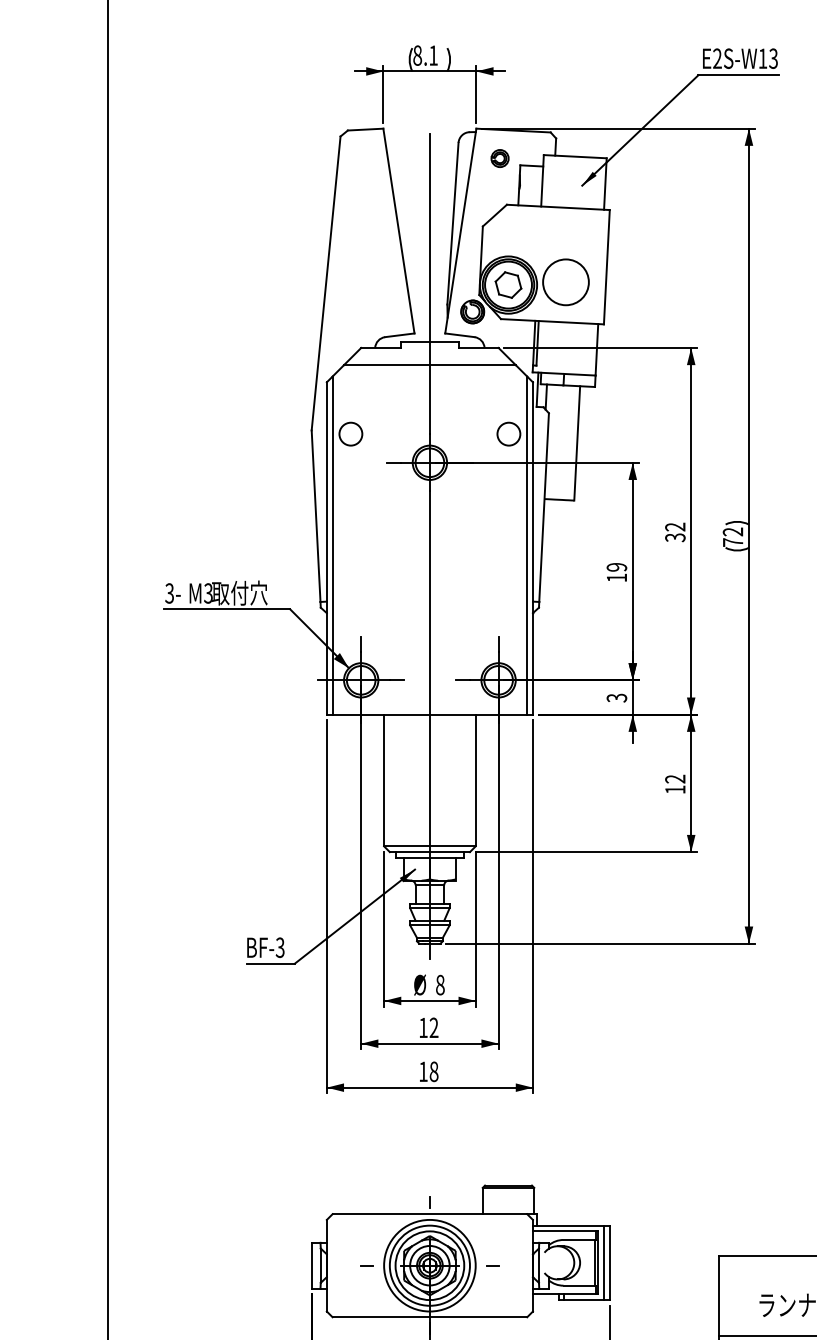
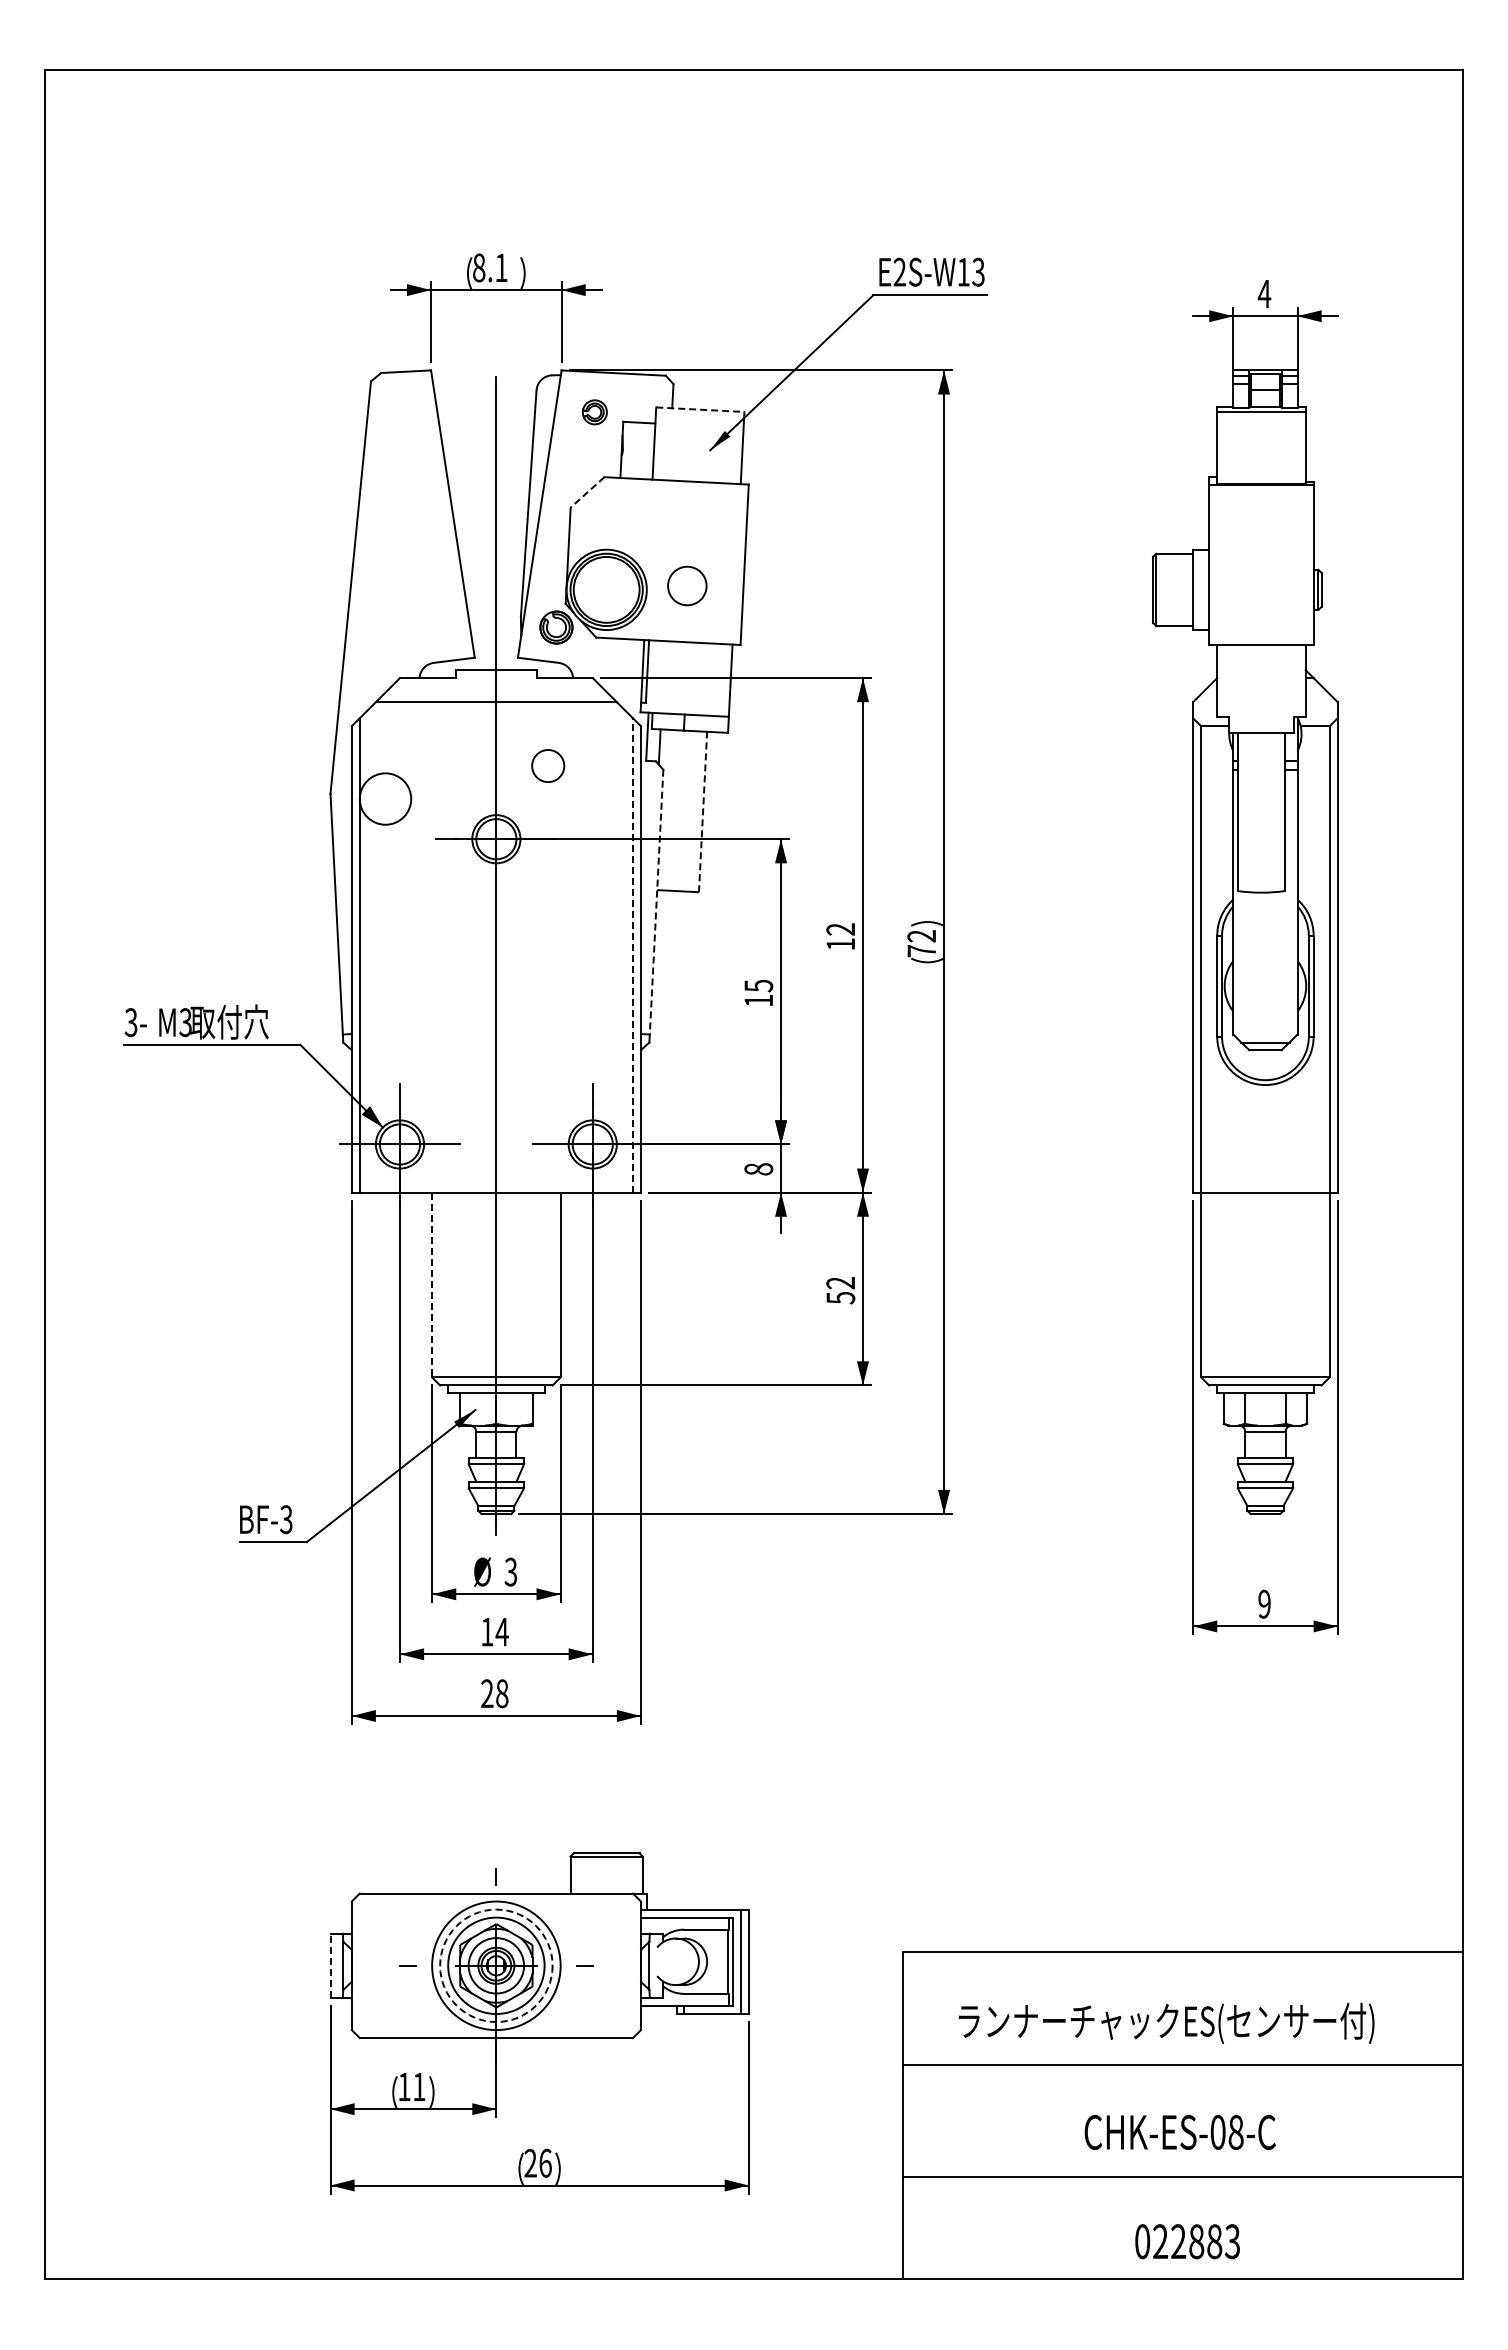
line: (575, 156) -> (700, 409), solid -> dashed
line: (494, 215) -> (587, 492), solid -> dashed
circle: (566, 281) -> (687, 585), size x0.6
part: (508, 284) -> (606, 589), removed
circle: (509, 433) -> (548, 765), moved
circle: (350, 434) -> (385, 799), size x1.6
line: (577, 443) -> (703, 811), solid -> dashed
line: (544, 507) -> (656, 902), solid -> dashed
text: (675, 537) -> (840, 944), 32 -> 12
line: (526, 544) -> (632, 954), solid -> dashed
text: (616, 567) -> (758, 985), 19 -> 15
text: (616, 698) -> (758, 1169), 3 -> 8
line: (384, 780) -> (432, 1285), solid -> dashed
text: (675, 790) -> (840, 1298), 12 -> 52
text: (439, 984) -> (510, 1571), 8 -> 3
text: (433, 1027) -> (501, 1631), 12 -> 14
text: (423, 1071) -> (487, 1693), 18 -> 28
line: (311, 1265) -> (330, 1965), solid -> dashed
circle: (429, 1265) -> (496, 1965), solid -> dashed

